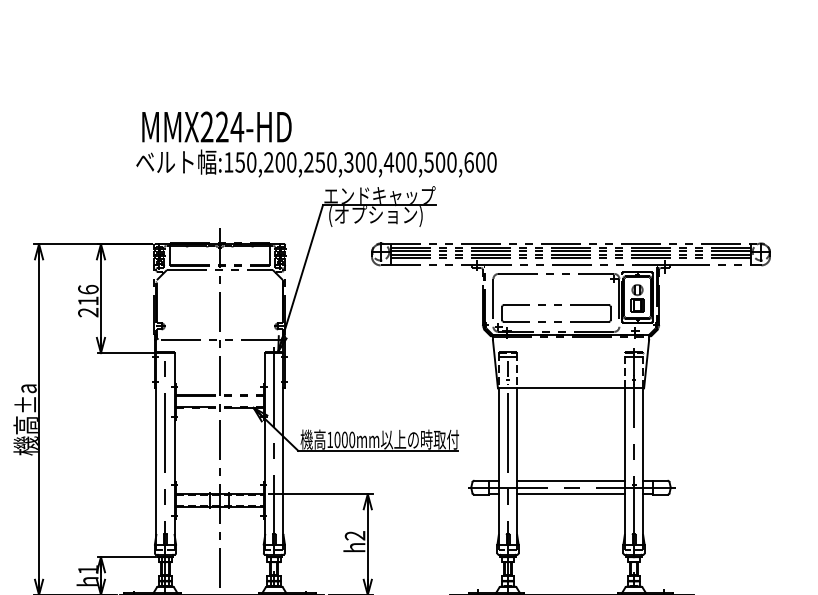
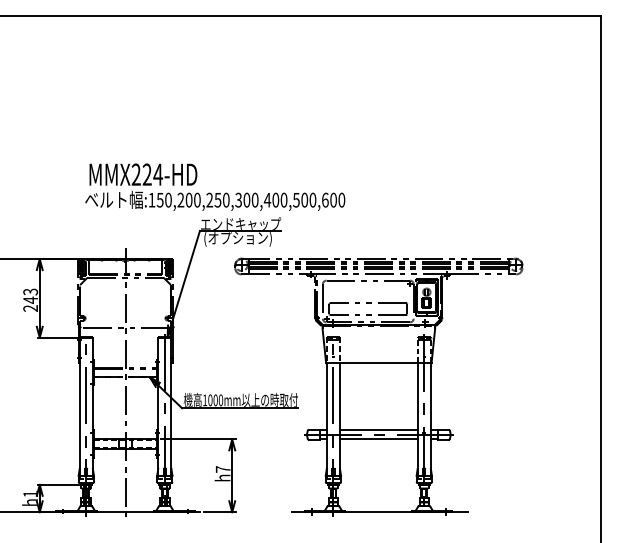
text: (316, 143) -> (215, 186), moved
text: (88, 294) -> (30, 295), 216 -> 243
text: (354, 535) -> (222, 469), h2 -> h7

